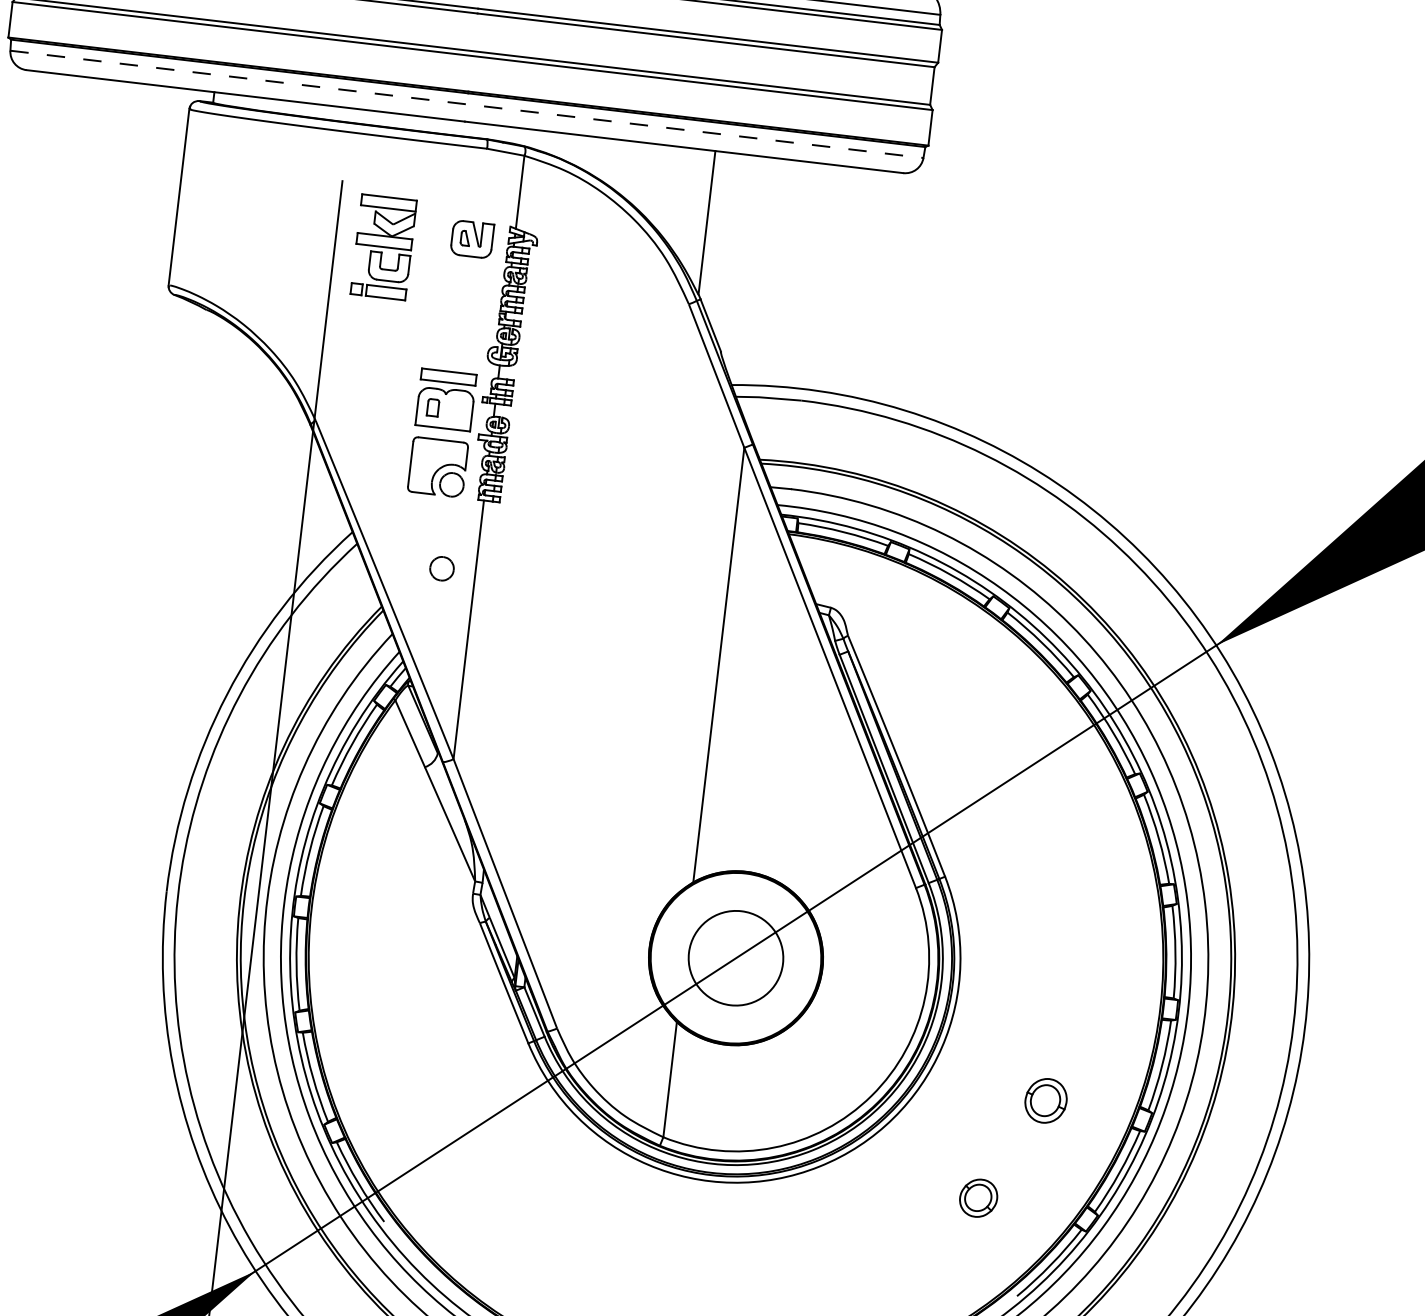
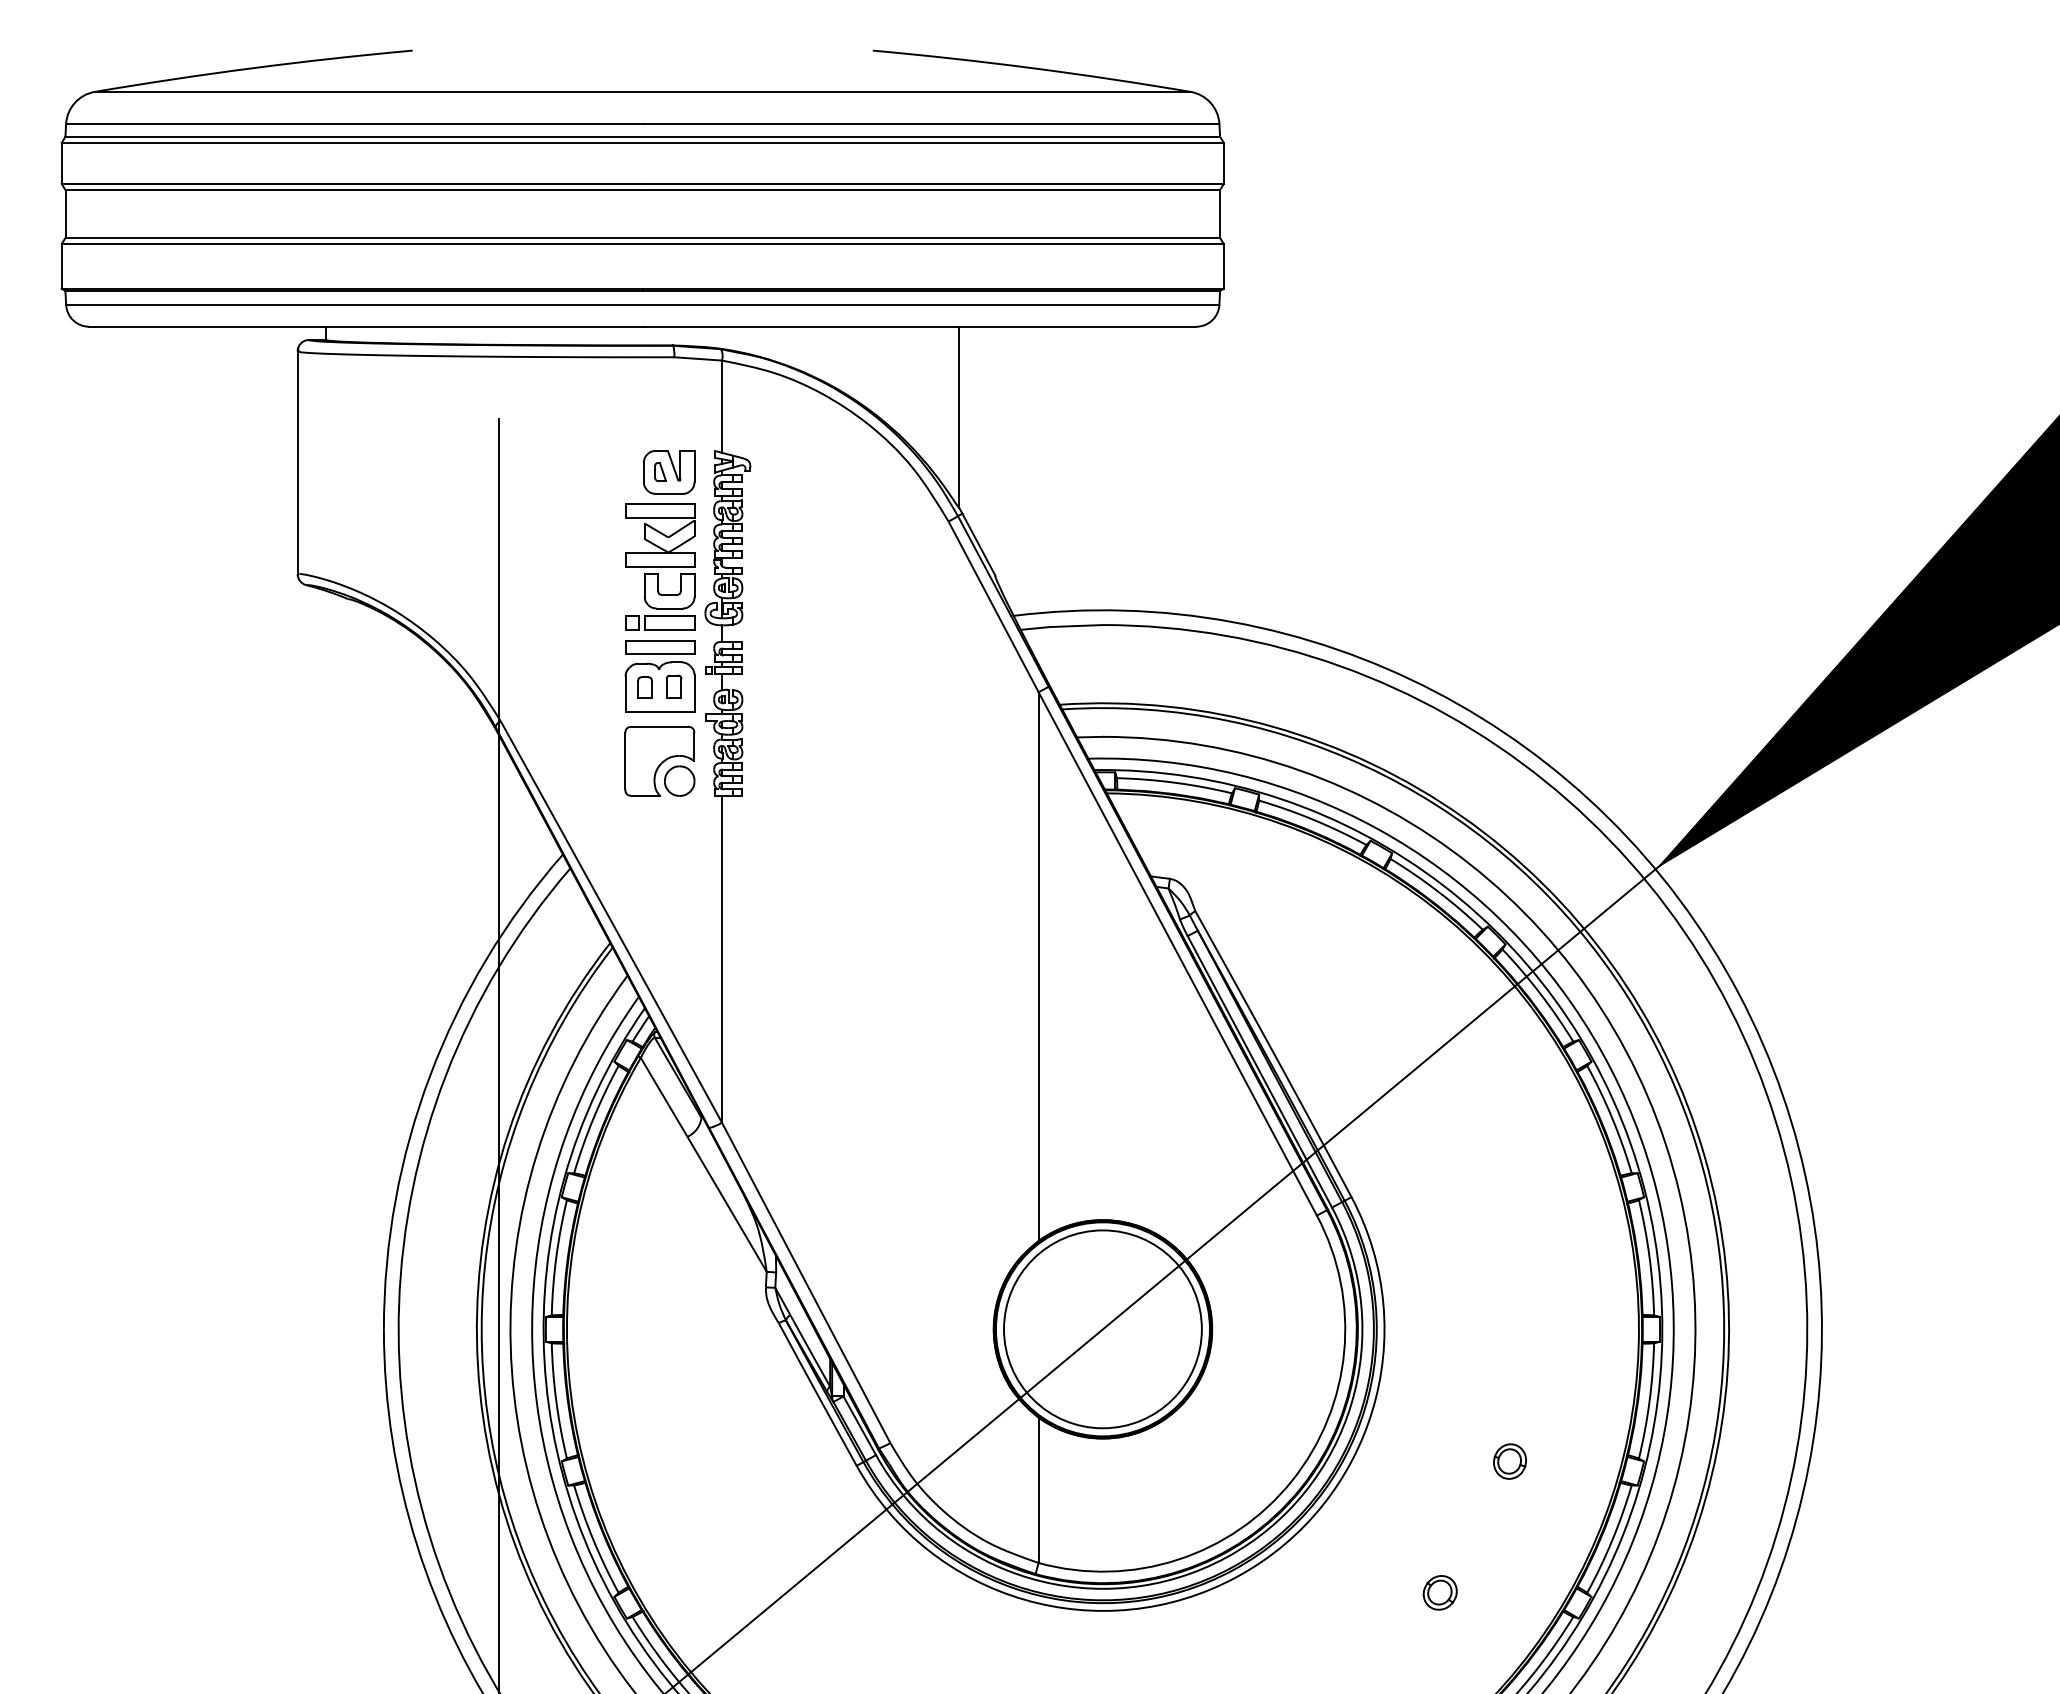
line: (466, 104) -> (642, 304), dashed -> solid
part: (384, 246) -> (660, 566), moved
part: (456, 409) -> (674, 686), added
part: (441, 568) -> (679, 886), removed
circle: (735, 958) -> (1102, 1329), size x1.67
part: (1045, 1100) -> (1509, 1461), size x0.62
part: (978, 1197) -> (1439, 1592), size x0.71

